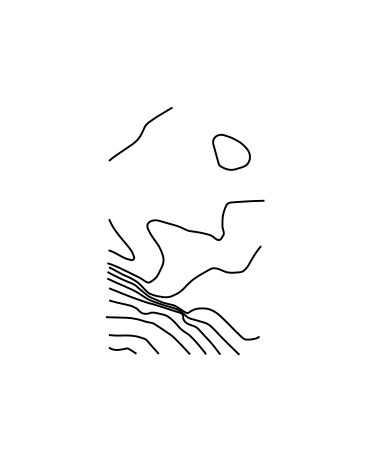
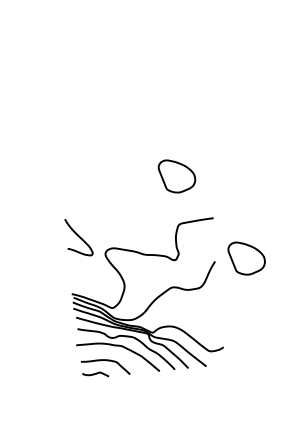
curve: (140, 134) -> (89, 168), removed
curve: (121, 239) -> (78, 237), moved
part: (294, 245) -> (246, 257), added

